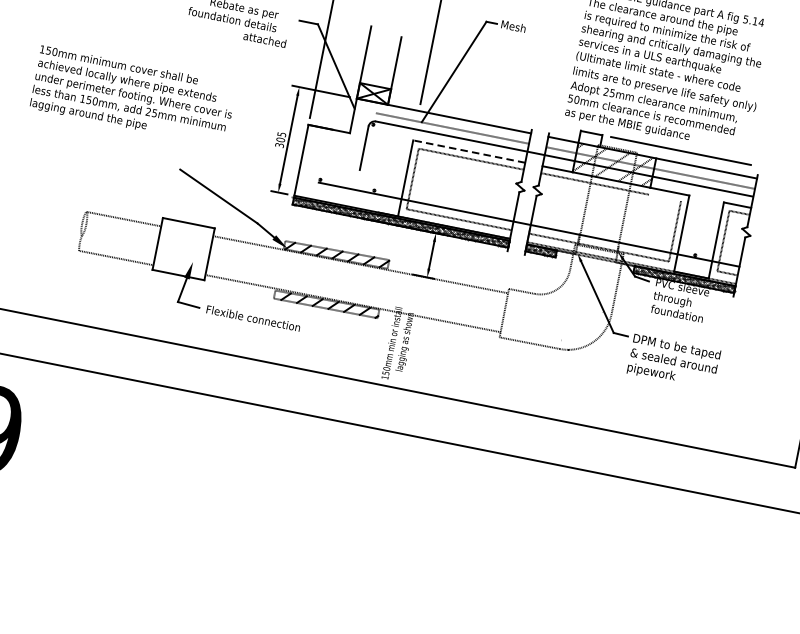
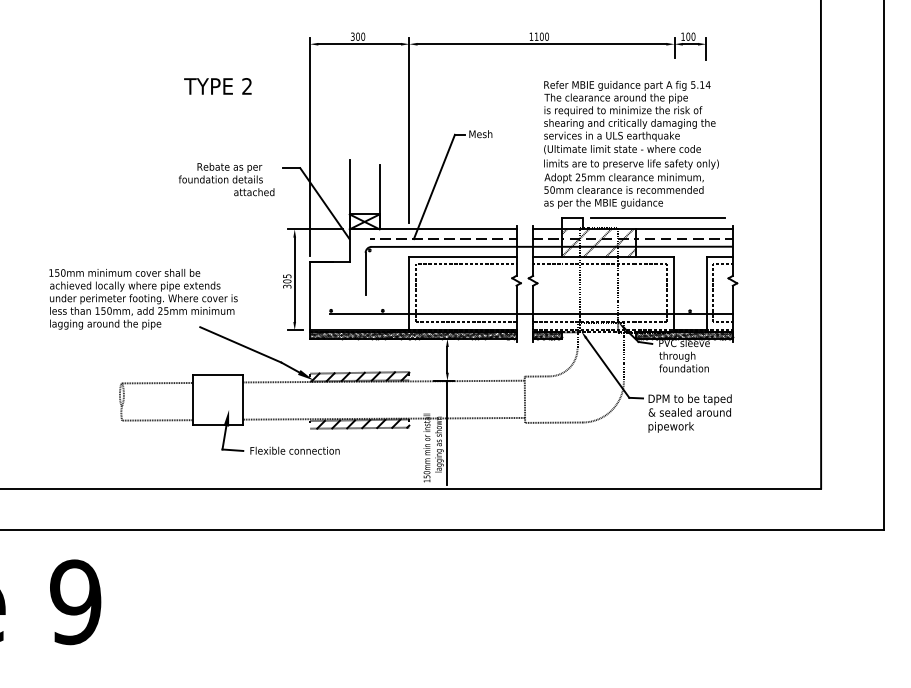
text: (133, 96) -> (143, 299), moved
line: (468, 151) -> (462, 257), dashed -> solid
line: (664, 198) -> (651, 264), added
line: (416, 331) -> (447, 432), added

